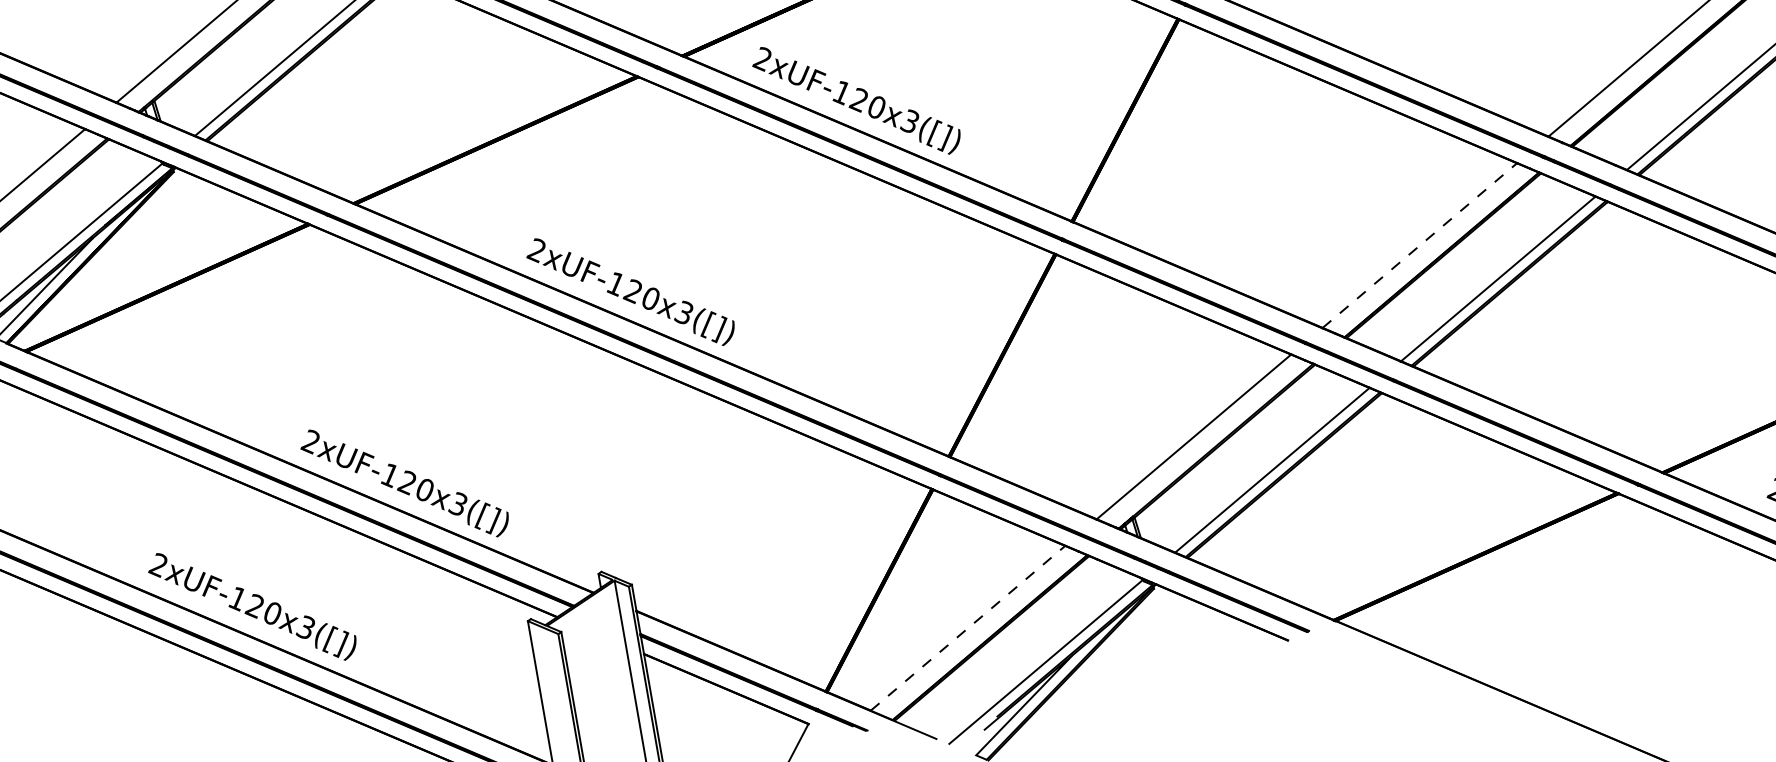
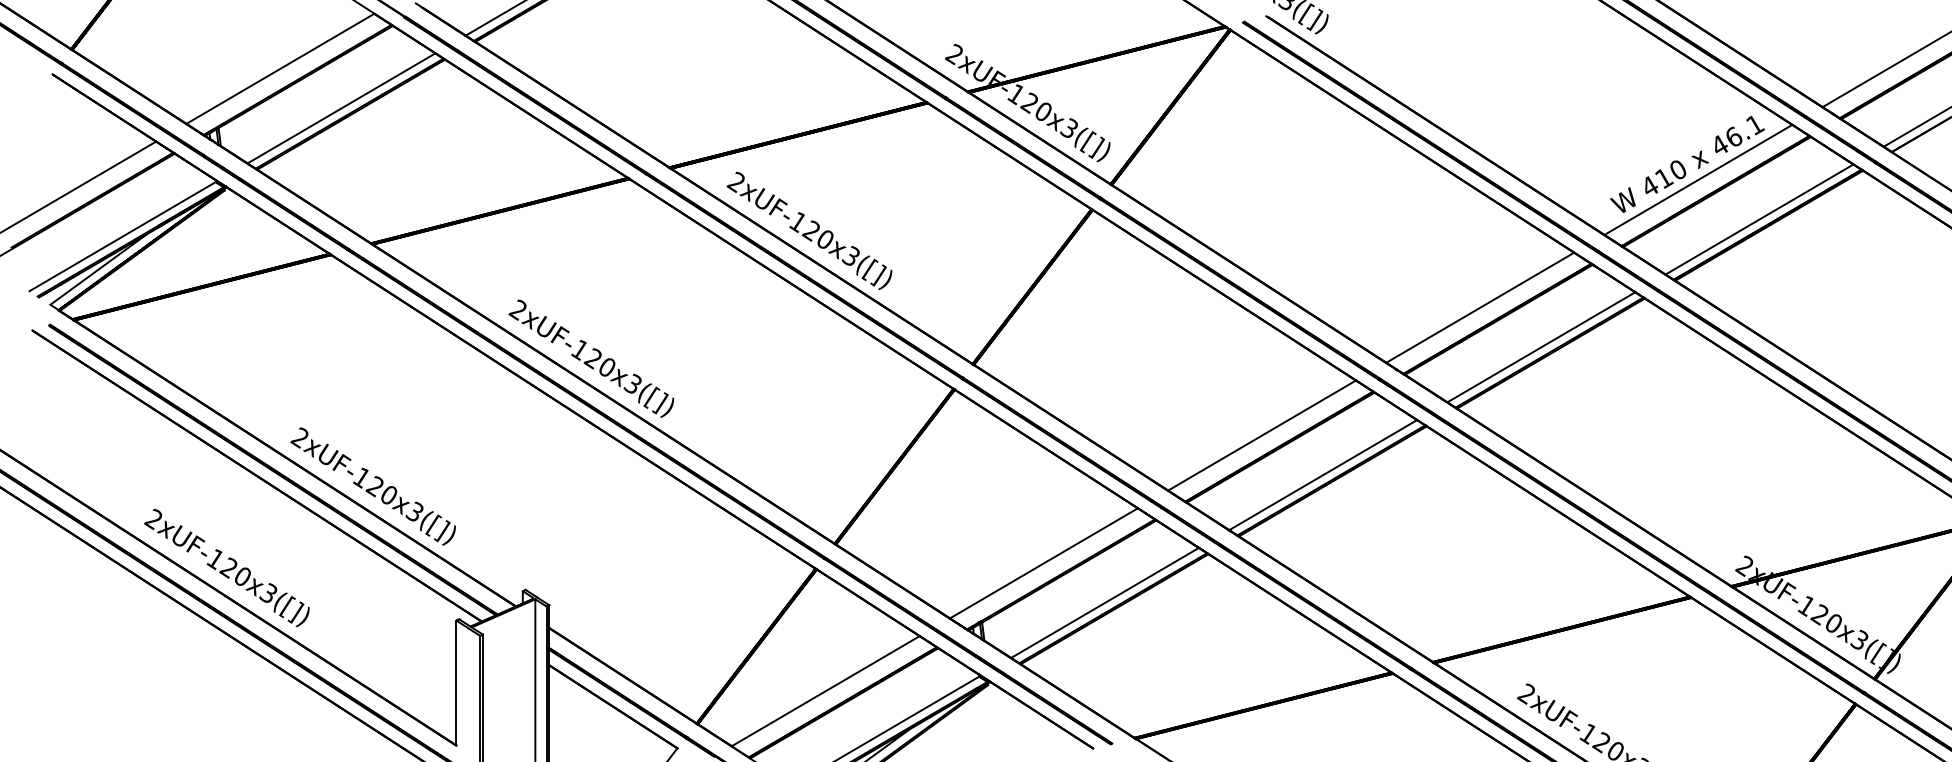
line: (1420, 245) -> (1262, 435), dashed -> solid
line: (967, 628) -> (825, 691), dashed -> solid

